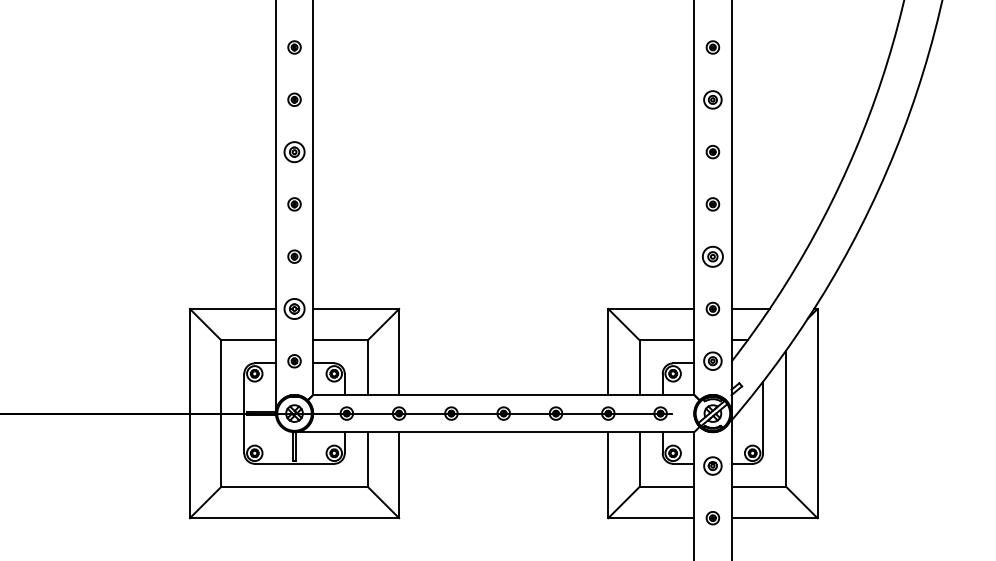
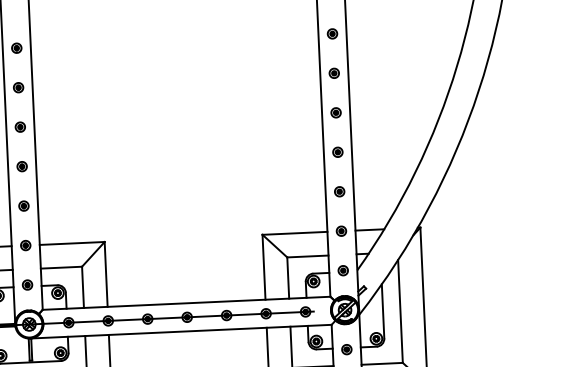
part: (712, 99) -> (333, 73), size x0.71
part: (294, 151) -> (20, 126), size x0.62
part: (712, 256) -> (339, 191), size x0.62
part: (294, 308) -> (25, 245), size x0.62
part: (712, 361) -> (342, 270), size x0.71
part: (712, 465) -> (346, 349), size x0.71

